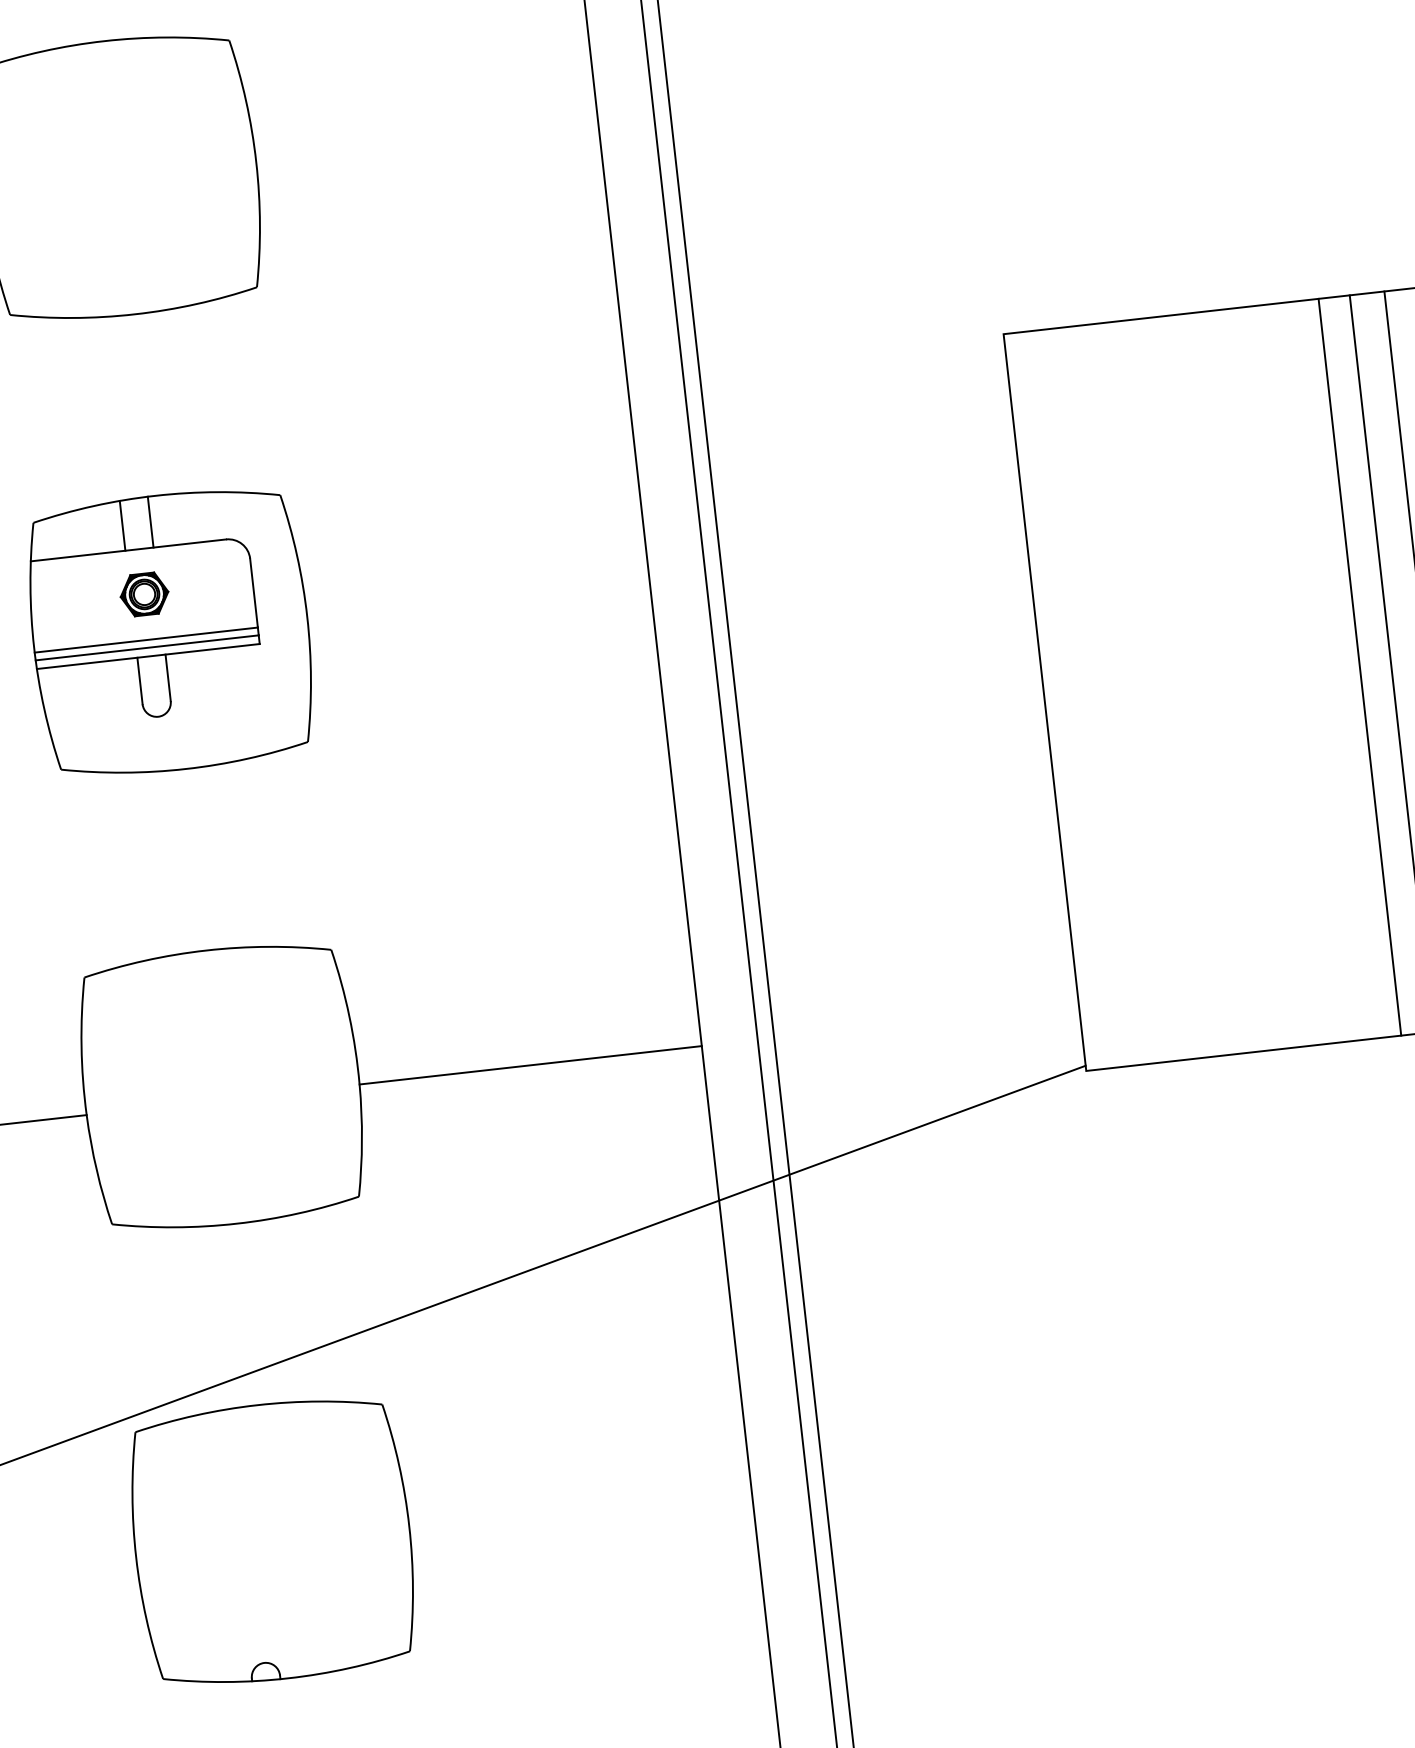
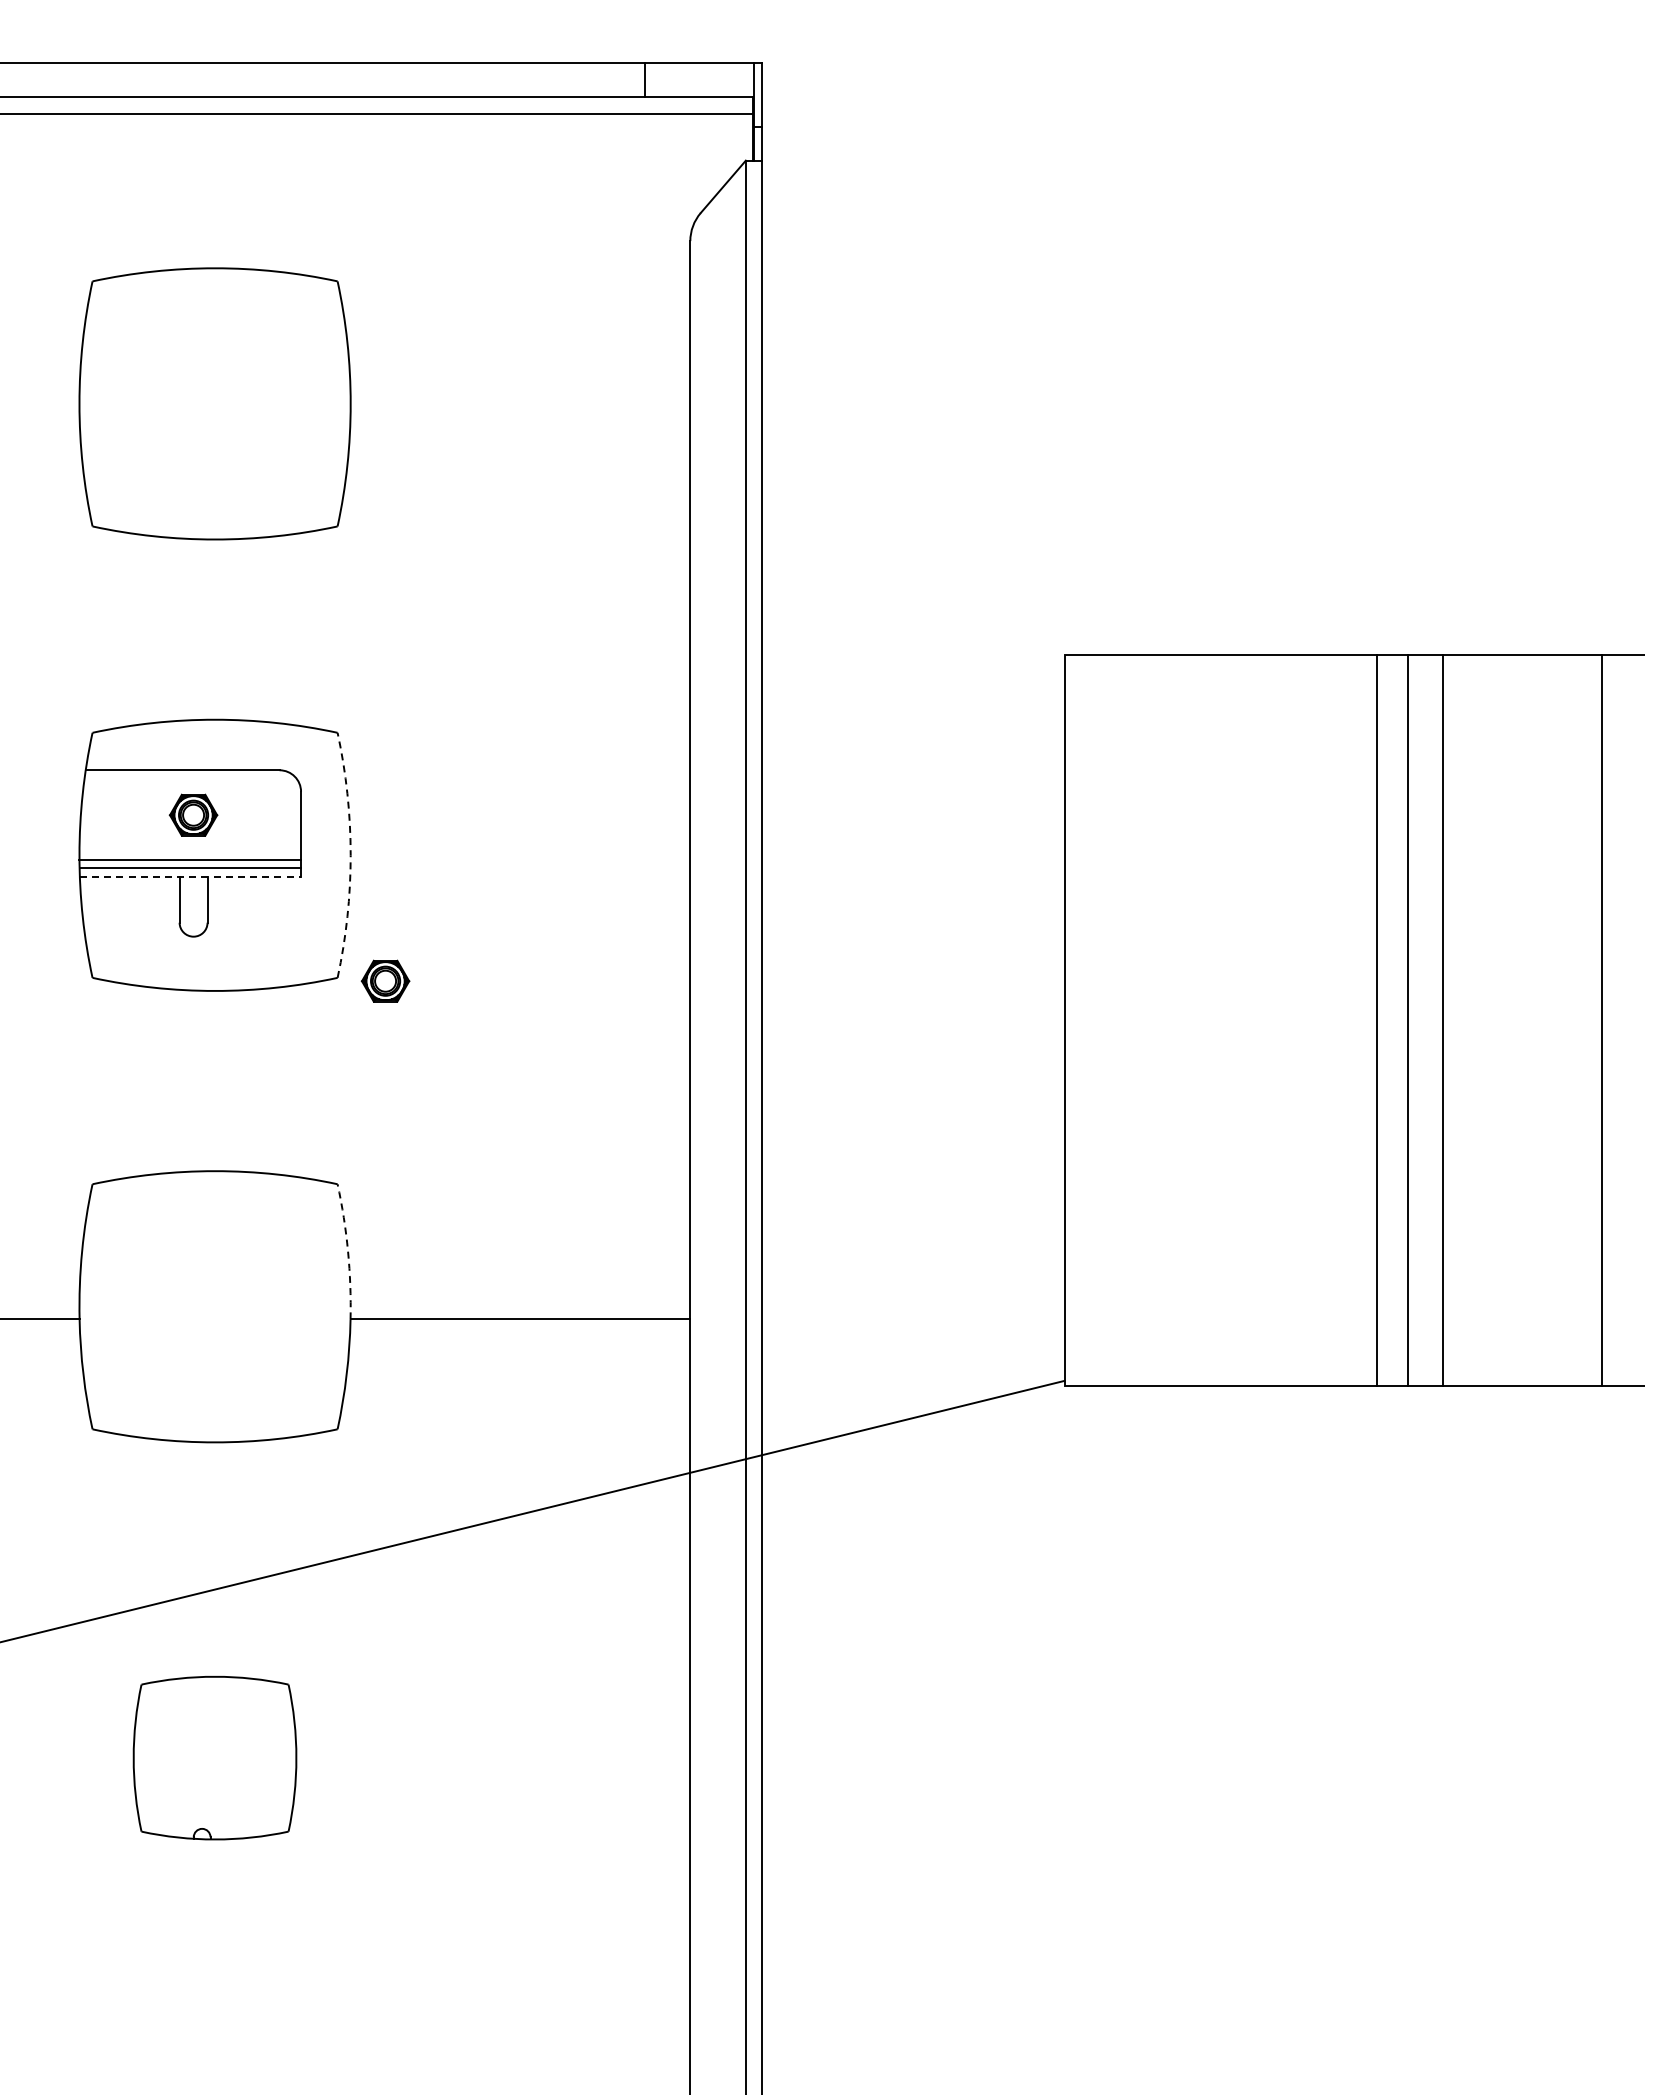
line: (150, 521) -> (207, 744), removed
line: (122, 525) -> (179, 745), removed
arc: (307, 617) -> (350, 855), solid -> dashed
line: (148, 656) -> (190, 876), solid -> dashed
part: (356, 739) -> (385, 980), added
arc: (349, 1016) -> (348, 1251), solid -> dashed
part: (272, 1541) -> (214, 1757), size x0.6

